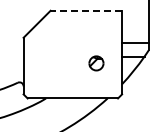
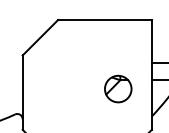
line: (86, 10) -> (105, 19), dashed -> solid
part: (96, 63) -> (118, 89), size x1.43

